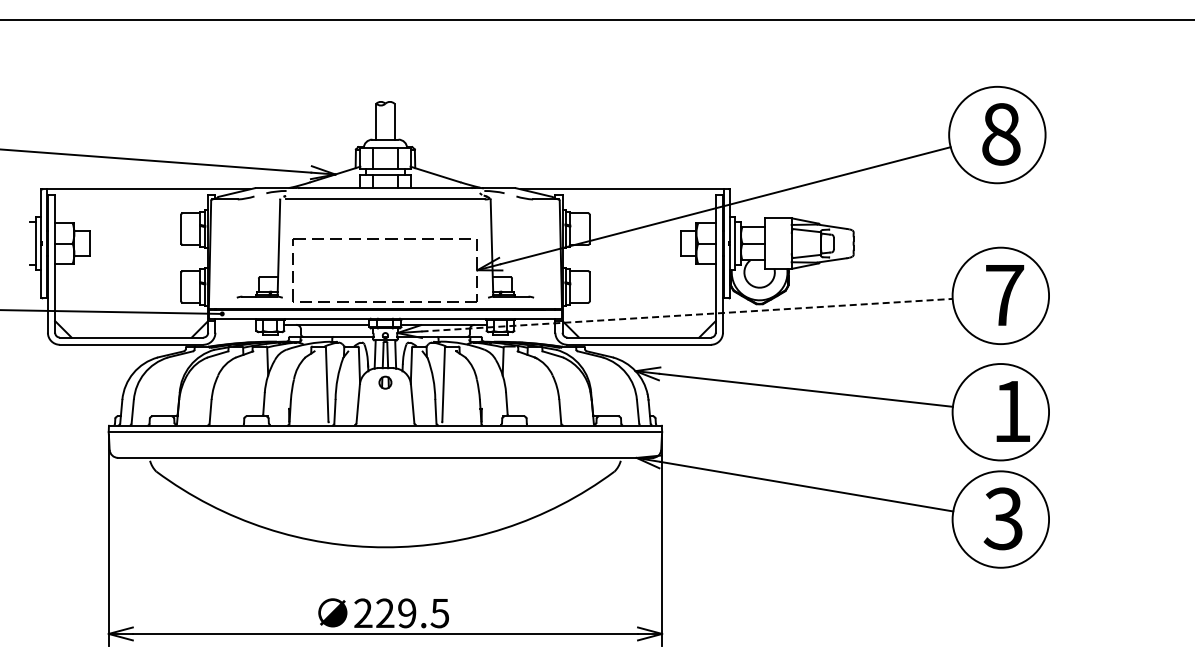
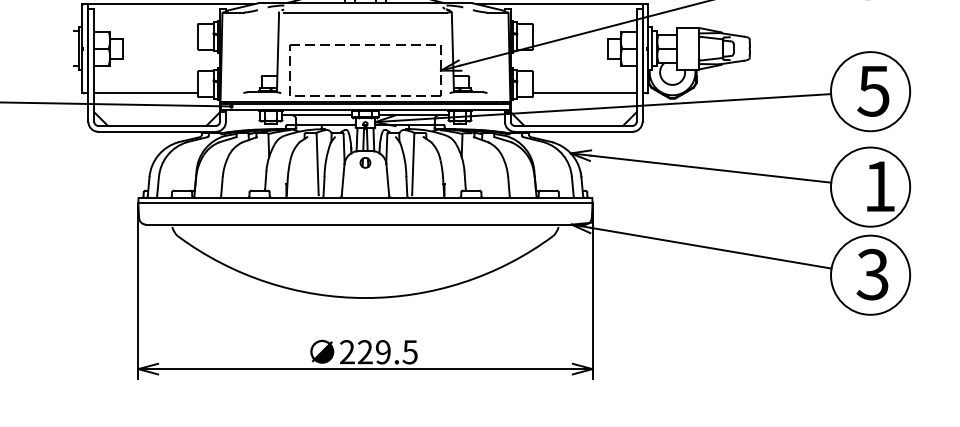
text: (1004, 295) -> (873, 91), 7 -> 5
line: (118, 297) -> (146, 92), added
line: (652, 297) -> (584, 92), added
line: (687, 315) -> (613, 107), dashed -> solid

